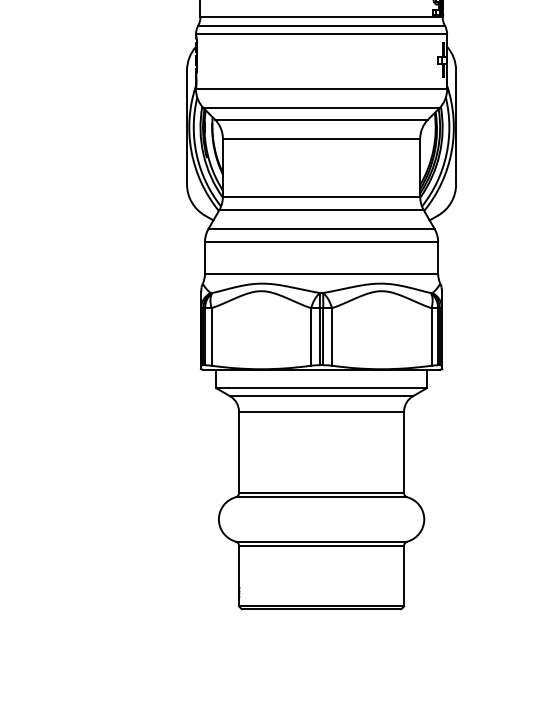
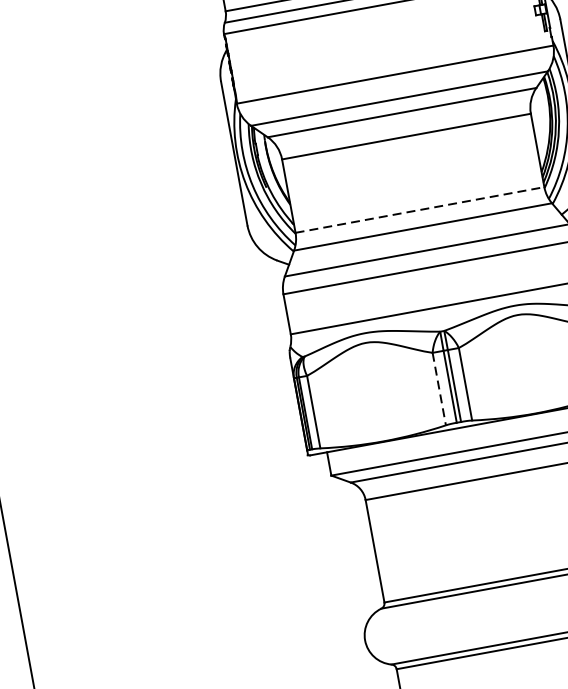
line: (321, 196) -> (419, 209), solid -> dashed
line: (311, 336) -> (439, 388), solid -> dashed

